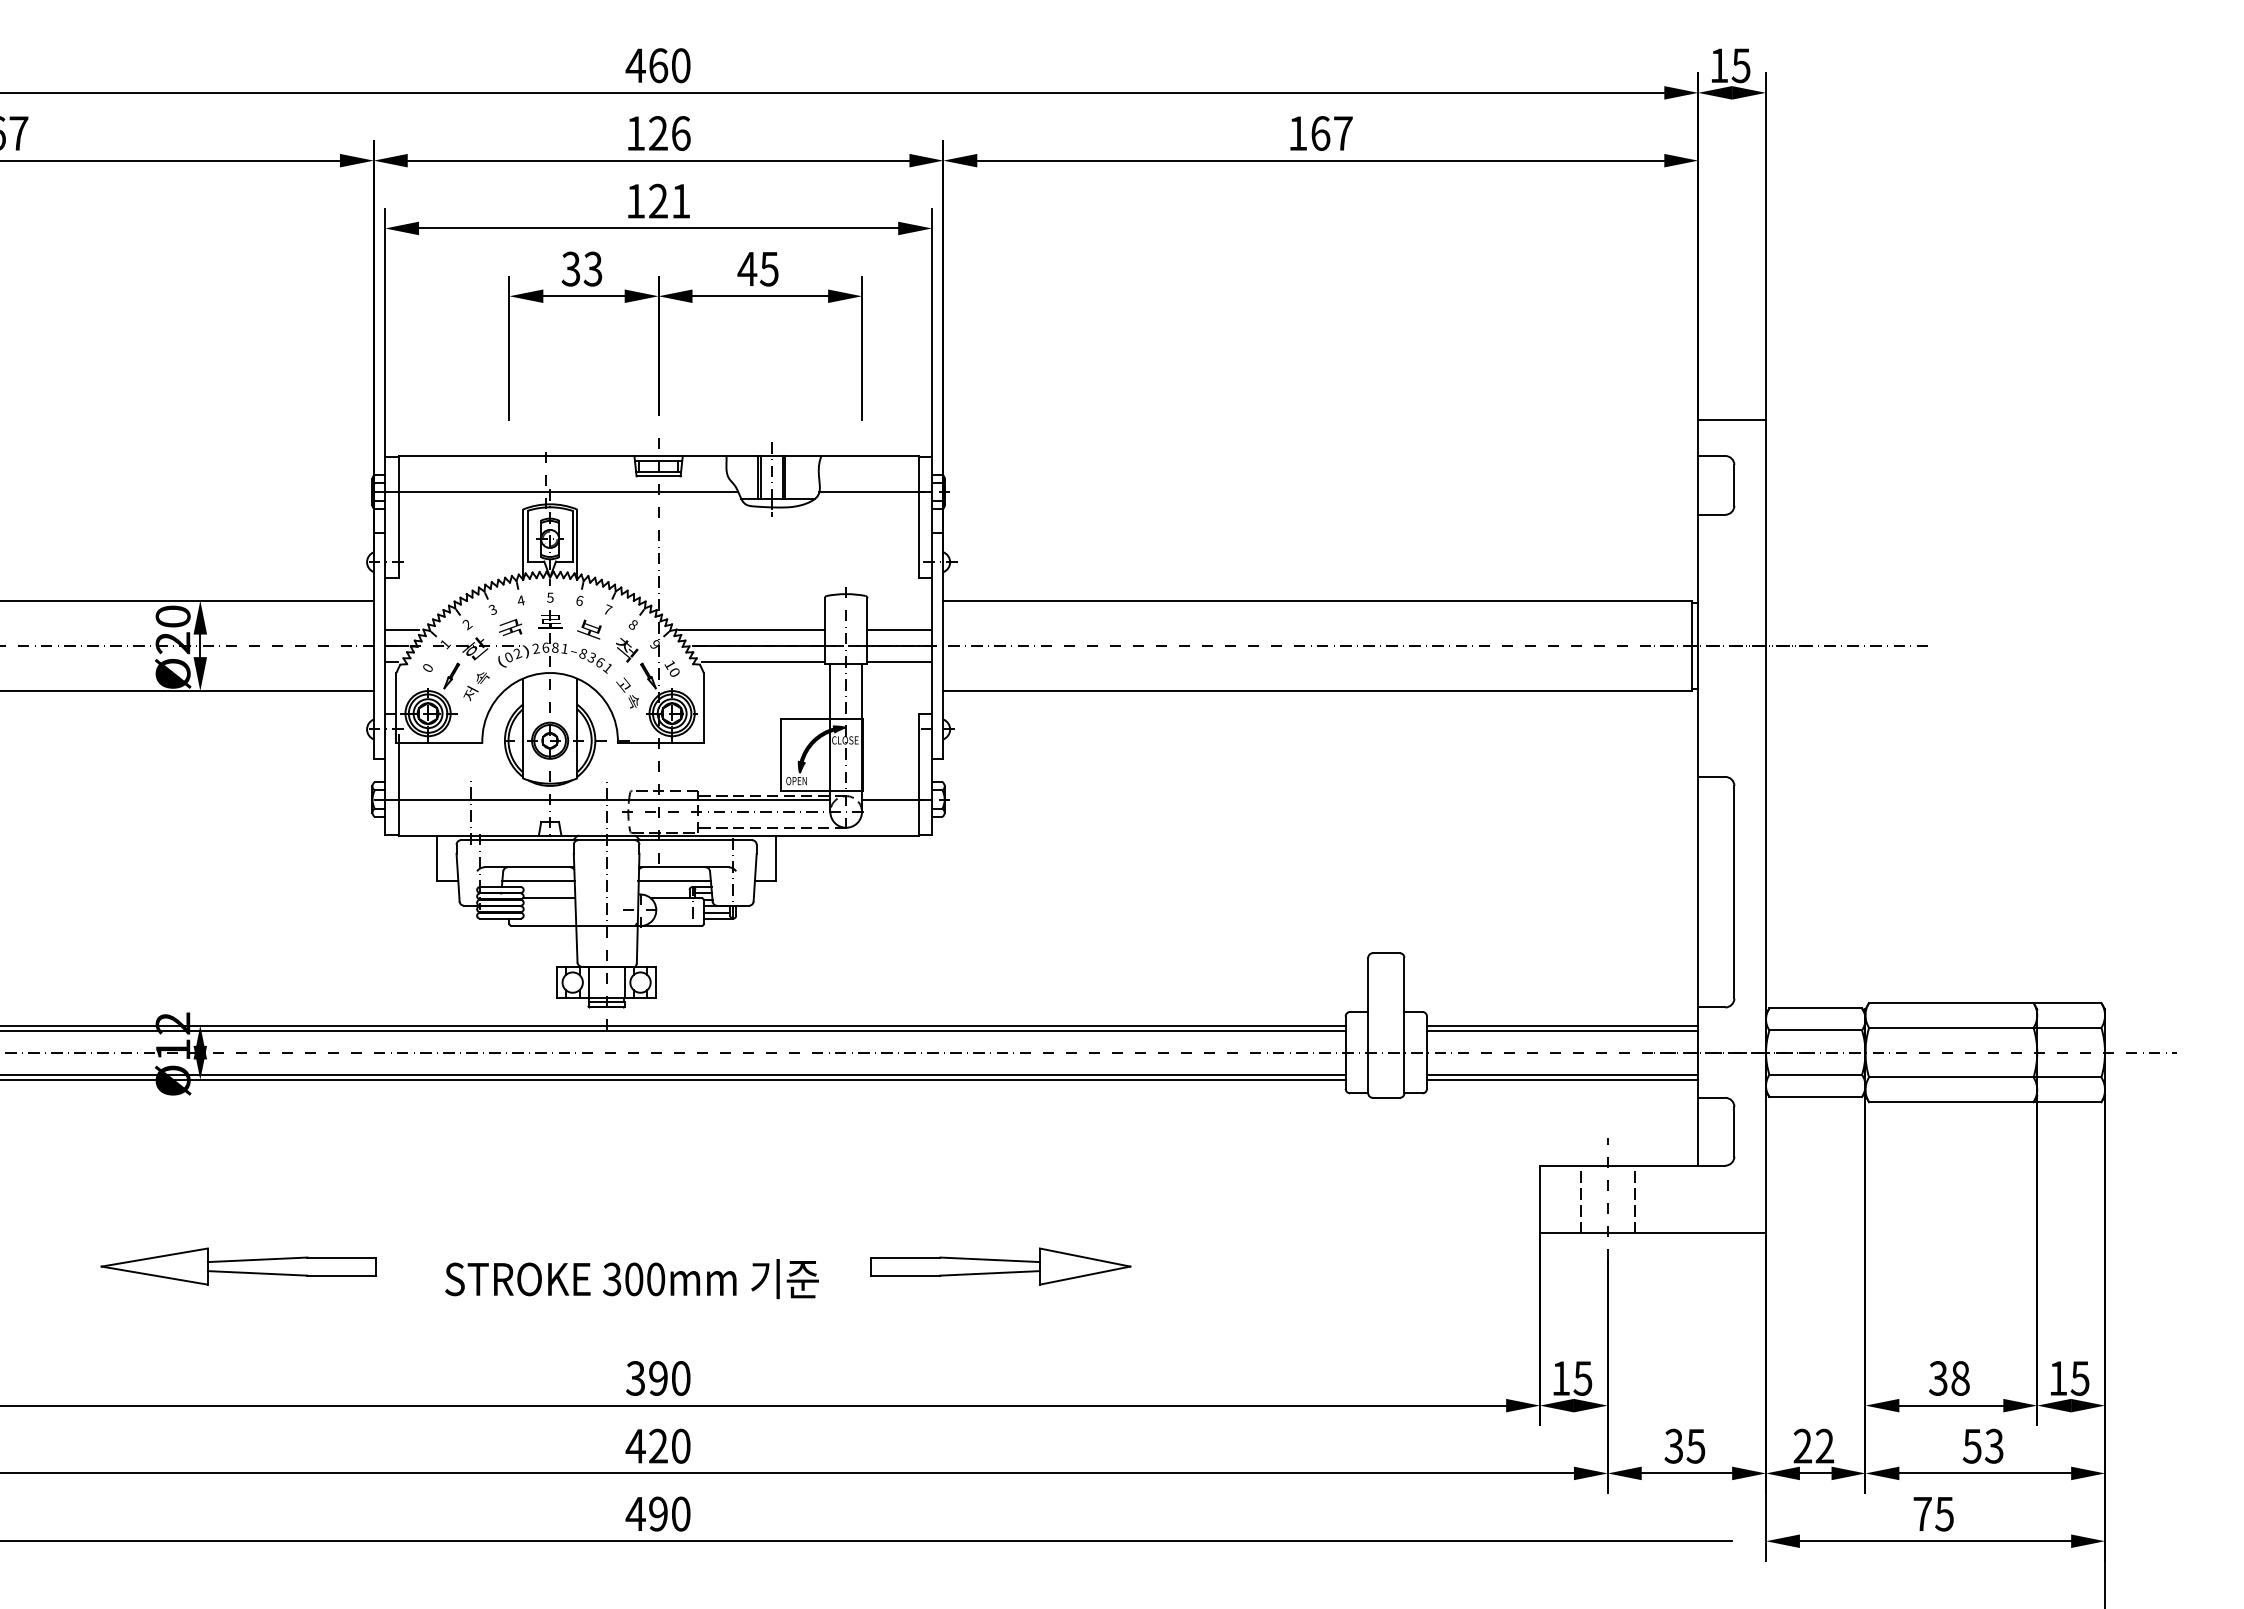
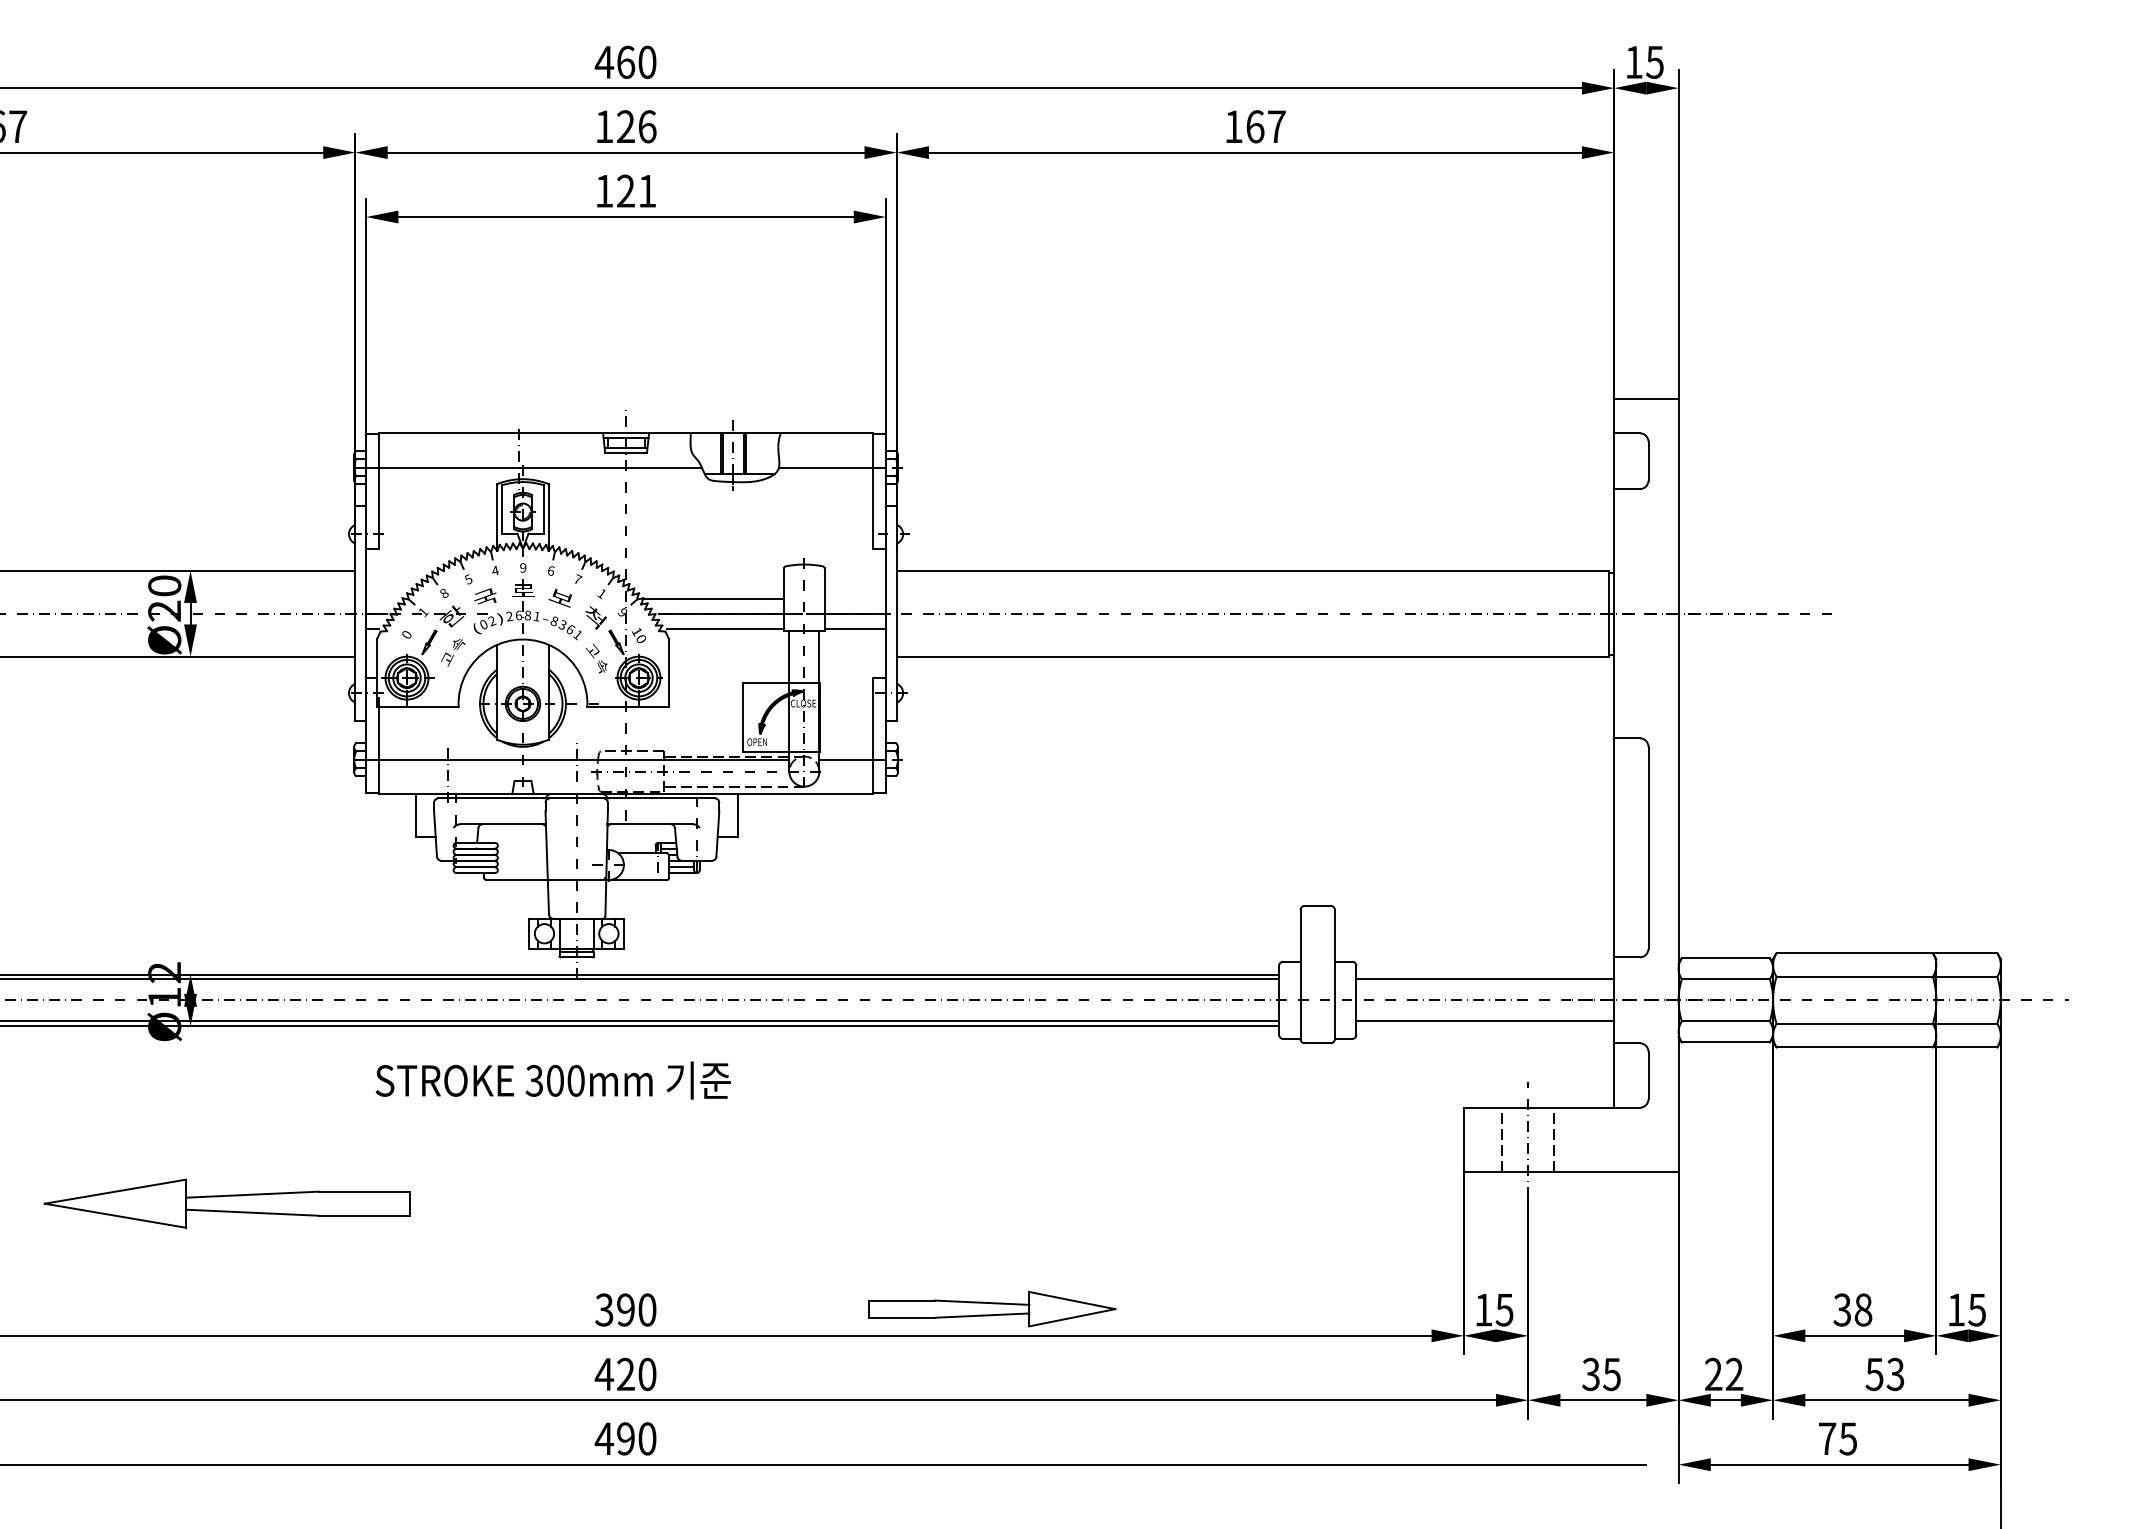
part: (659, 335) -> (626, 318), removed
text: (550, 597) -> (523, 567), 5 -> 9
text: (492, 608) -> (468, 578), 3 -> 5
text: (467, 624) -> (444, 593), 2 -> 8
text: (632, 625) -> (601, 594), 8 -> 1
line: (402, 630) -> (382, 599), removed
line: (899, 630) -> (855, 599), removed
text: (470, 693) -> (447, 659), 저 -> 고
line: (538, 880) -> (511, 836), removed
line: (674, 880) -> (641, 836), removed
line: (549, 898) -> (522, 853), removed
line: (1562, 1025) -> (1485, 974), removed
line: (1562, 1079) -> (1485, 1025), removed
part: (238, 1266) -> (226, 1203), size x1.4
part: (1000, 1266) -> (991, 1309), moved
text: (631, 1279) -> (552, 1080), moved

